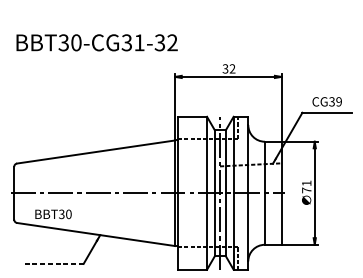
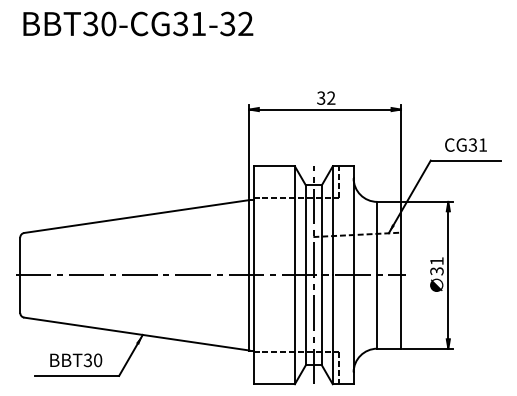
text: (97, 42) -> (138, 23), moved
text: (338, 101) -> (482, 144), CG39 -> CG31
text: (306, 190) -> (436, 271), 71 -> 31
text: (53, 214) -> (76, 360), moved
line: (54, 263) -> (77, 375), dashed -> solid

